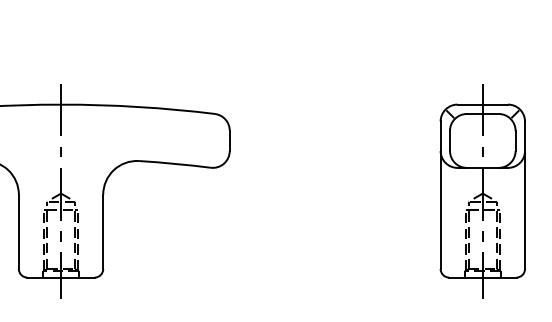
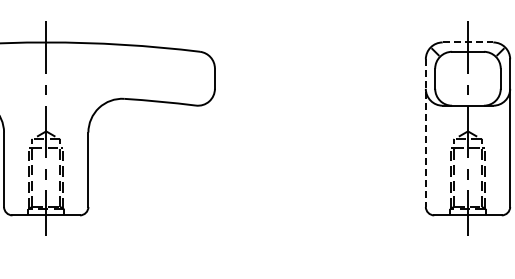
line: (483, 104) -> (468, 42), solid -> dashed
line: (440, 195) -> (425, 133), solid -> dashed

